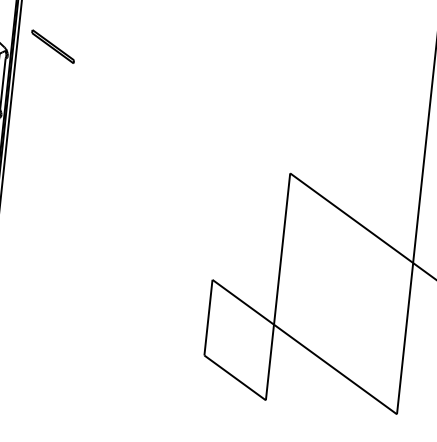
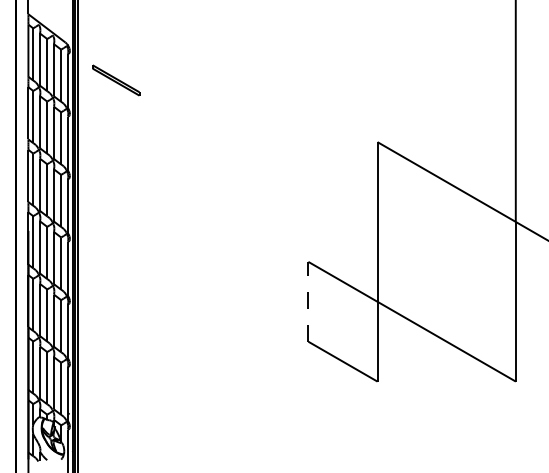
part: (53, 46) -> (116, 80), moved
line: (208, 317) -> (308, 301), solid -> dashed

